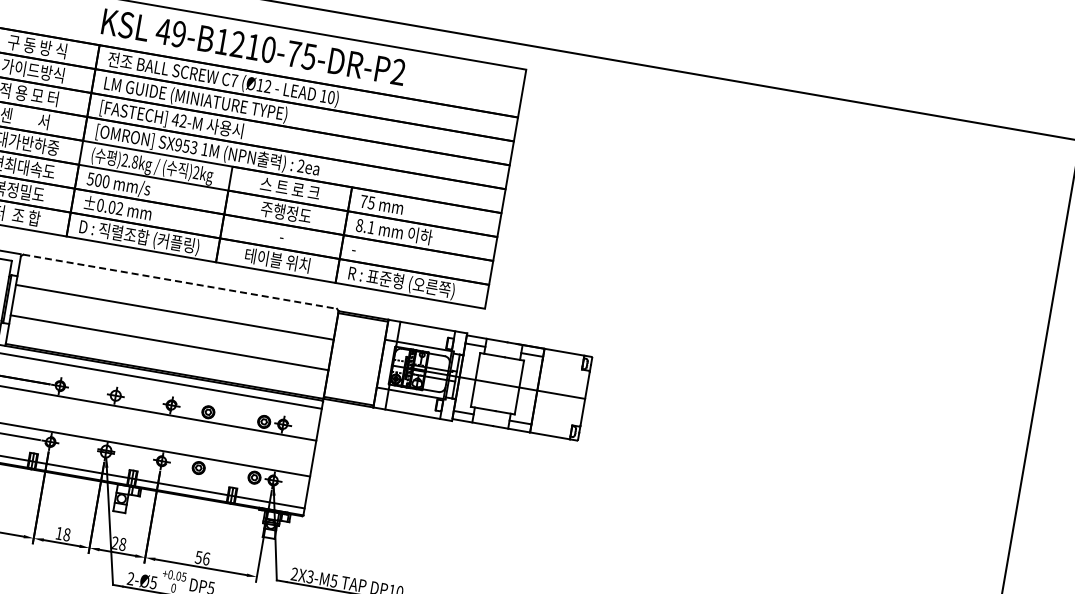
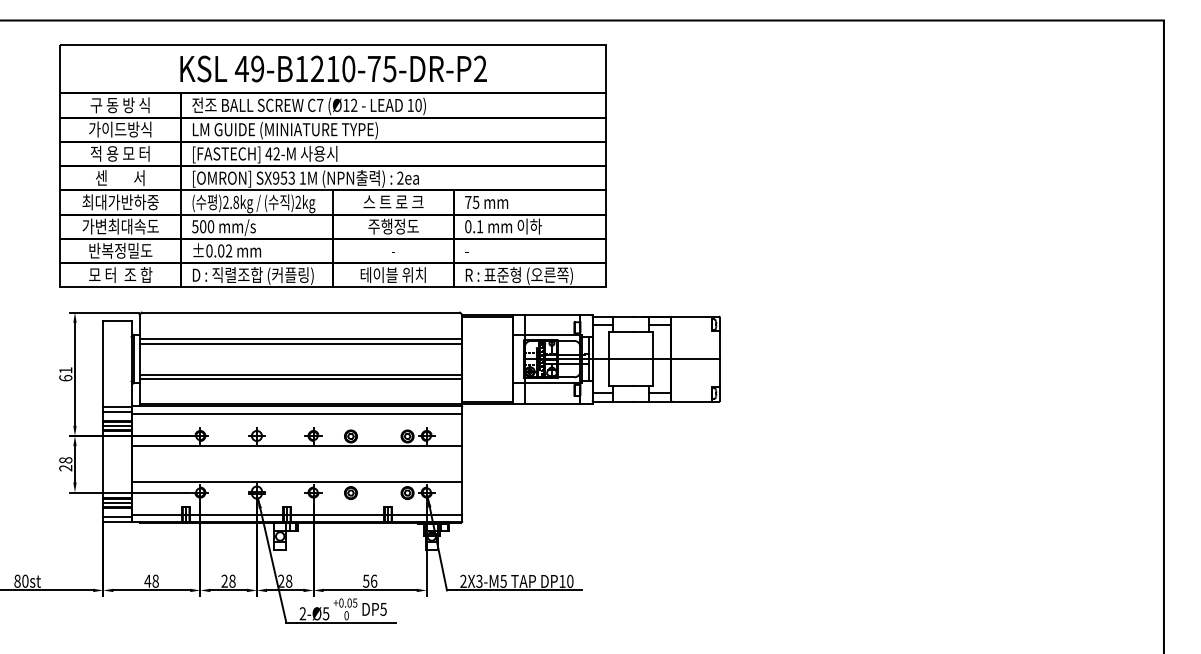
text: (359, 225) -> (468, 226), 8.1 -> 0.1
line: (180, 281) -> (301, 312), dashed -> solid
line: (175, 307) -> (300, 338), added
line: (168, 347) -> (300, 379), added
text: (59, 532) -> (224, 580), 18 -> 28

